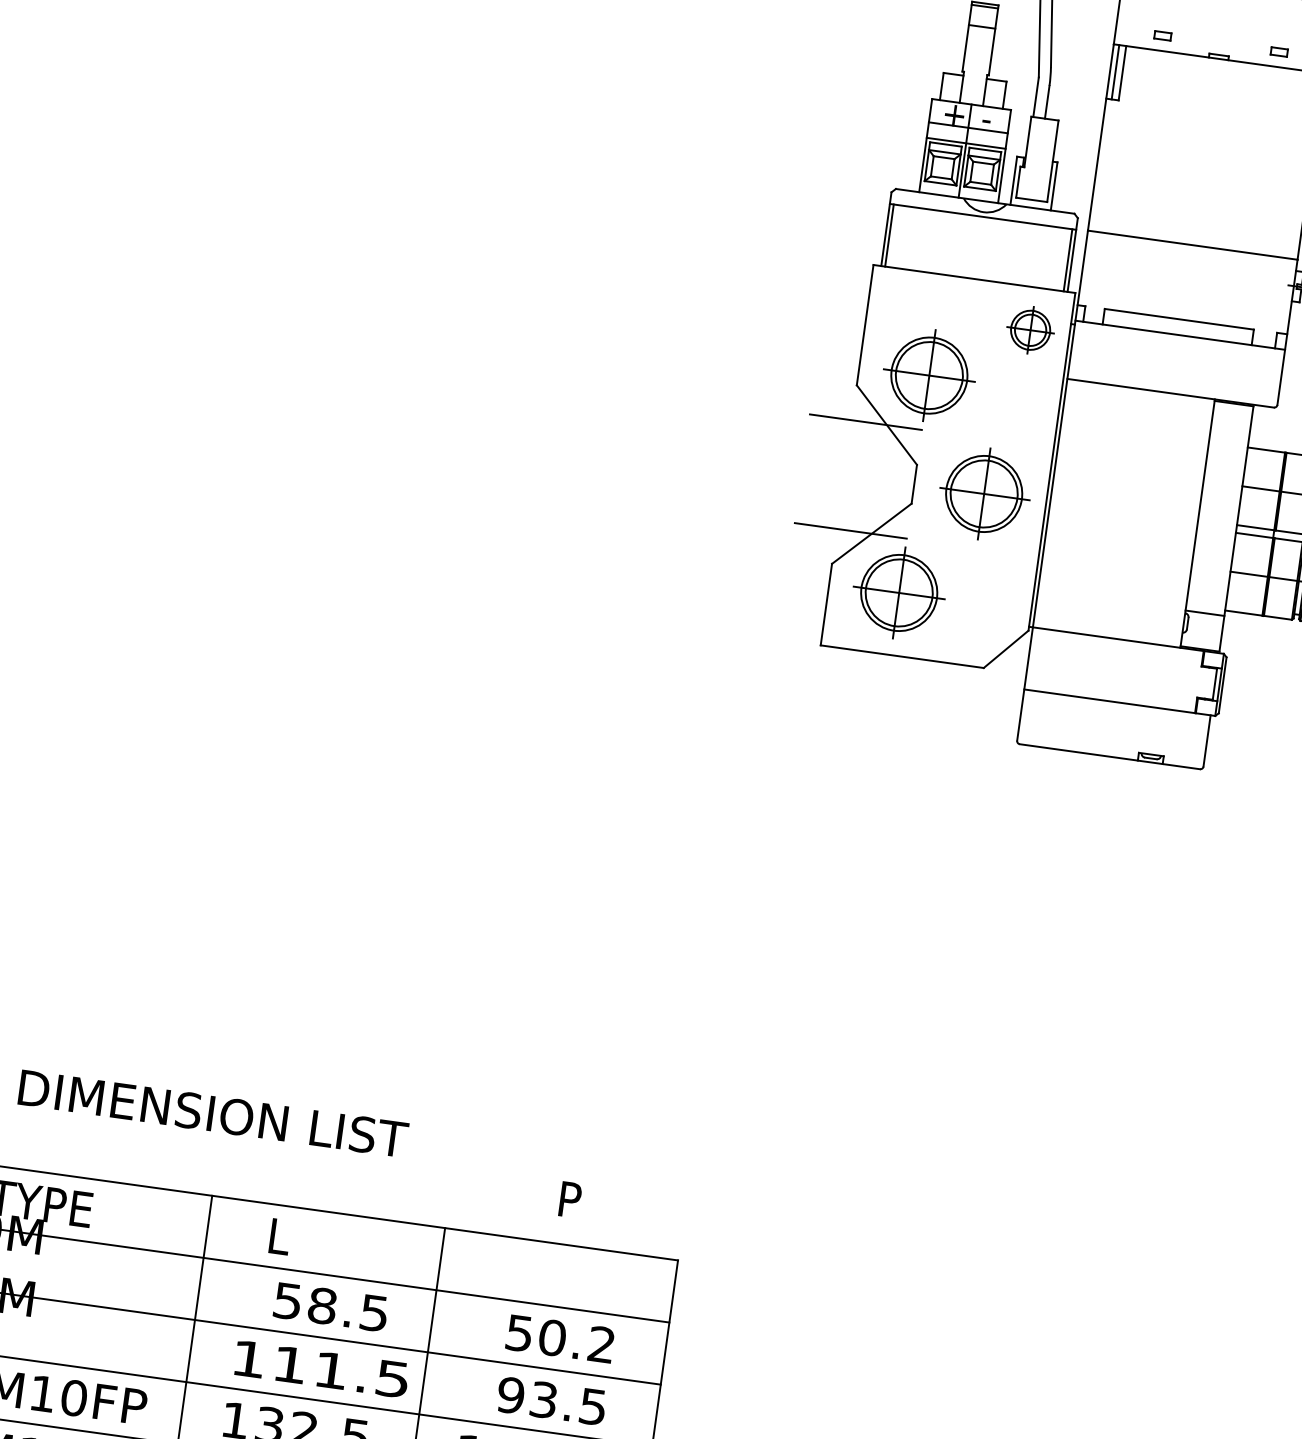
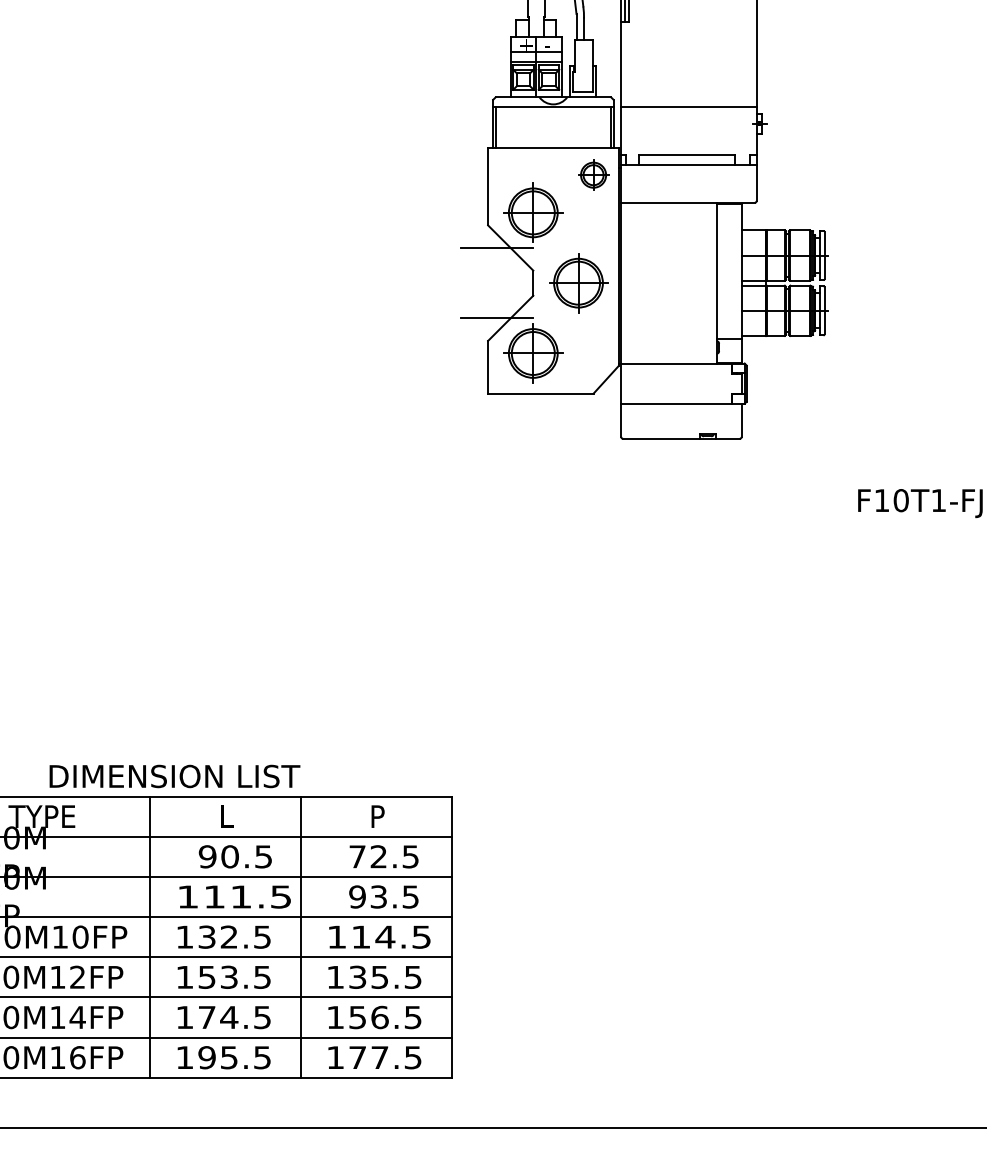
text: (212, 1113) -> (174, 776), moved
text: (569, 1199) -> (377, 816), moved
text: (280, 1236) -> (227, 816), moved
text: (304, 1303) -> (218, 856), 58.5 -> 90.5
text: (559, 1338) -> (383, 856), 50.2 -> 72.5

